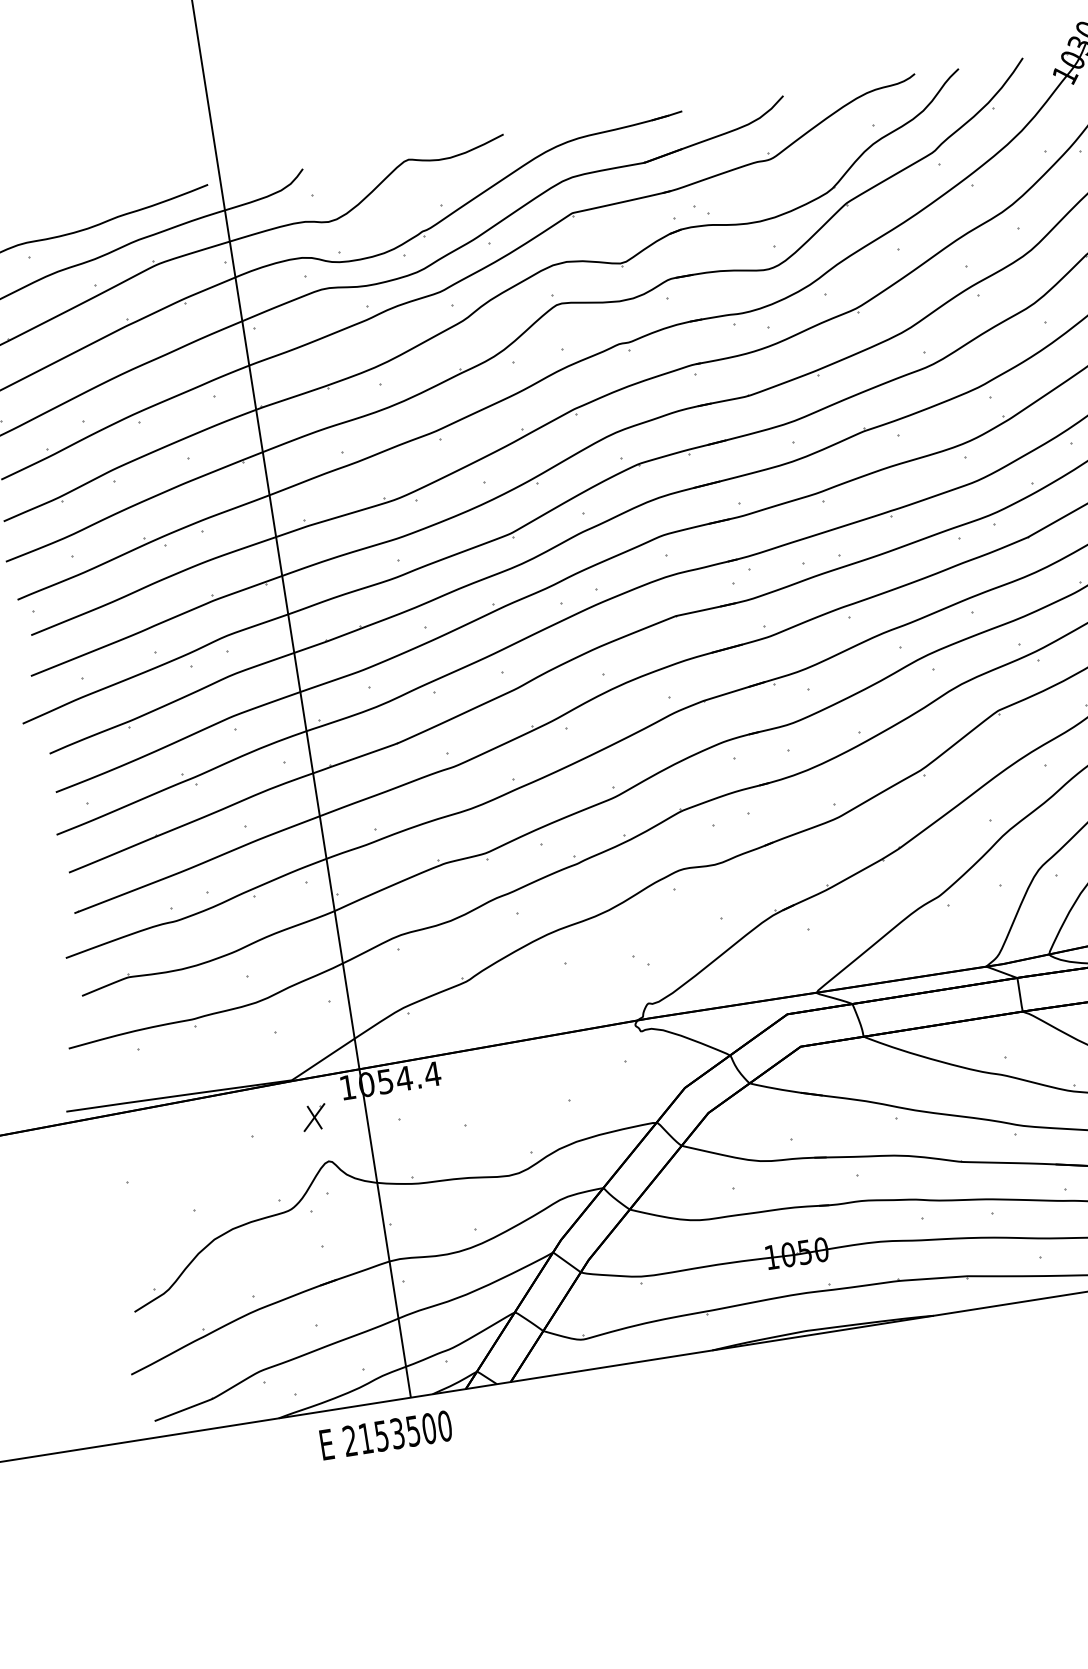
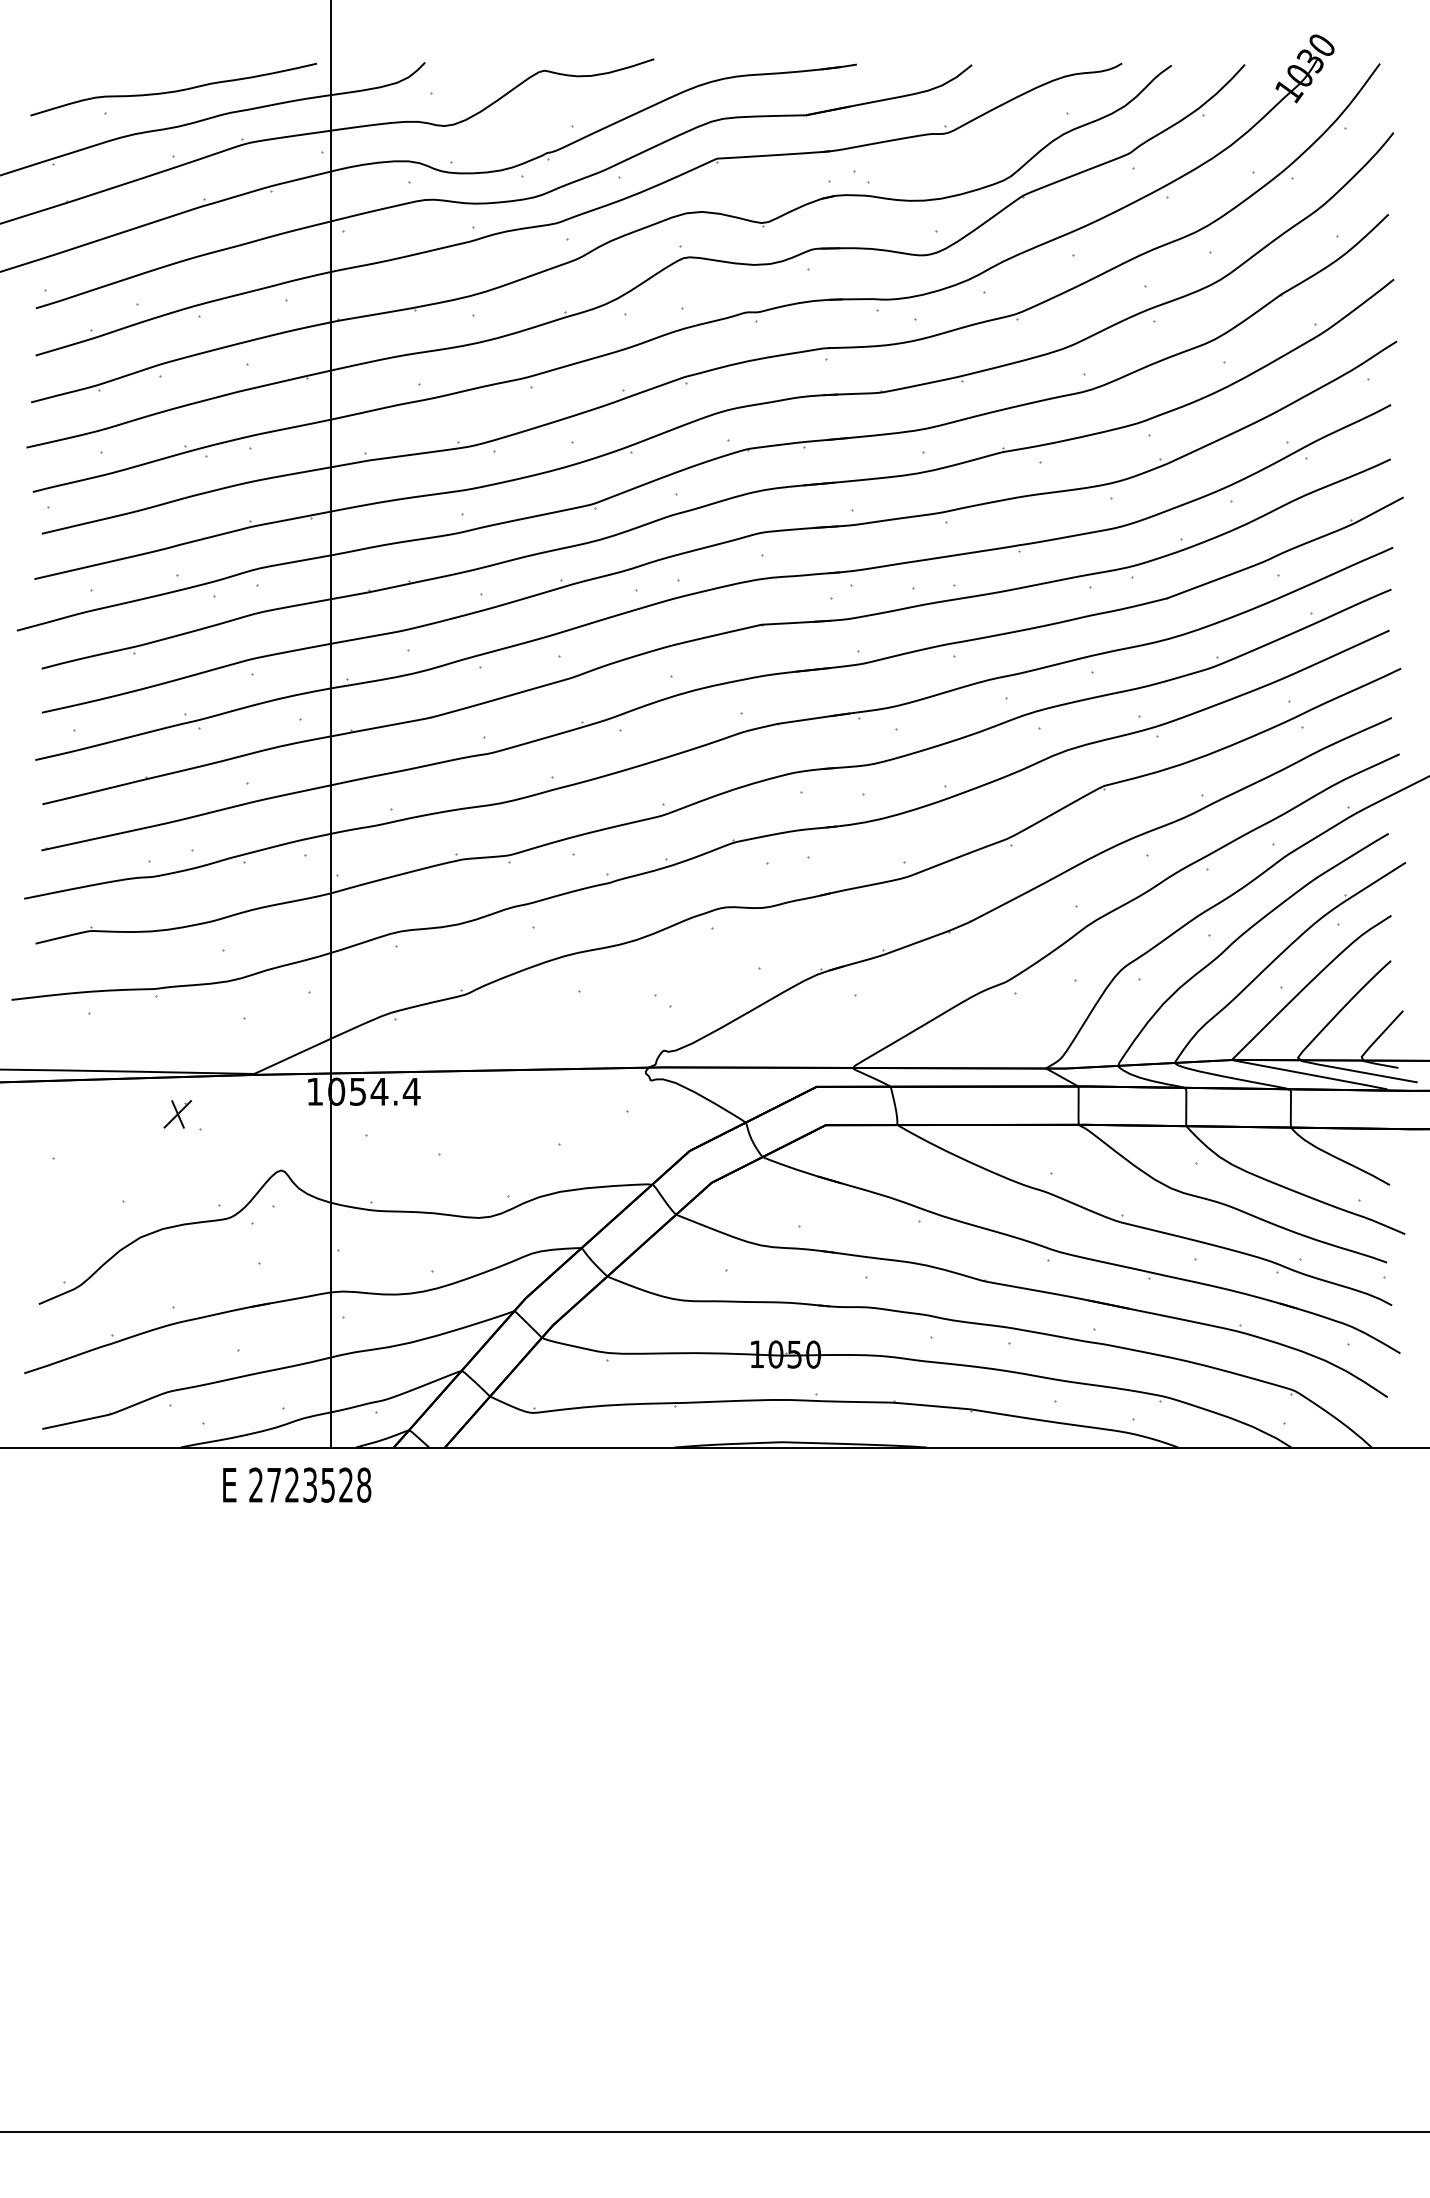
part: (314, 1117) -> (177, 1114), moved
text: (405, 1431) -> (319, 1484), 2153500 -> 2723528

